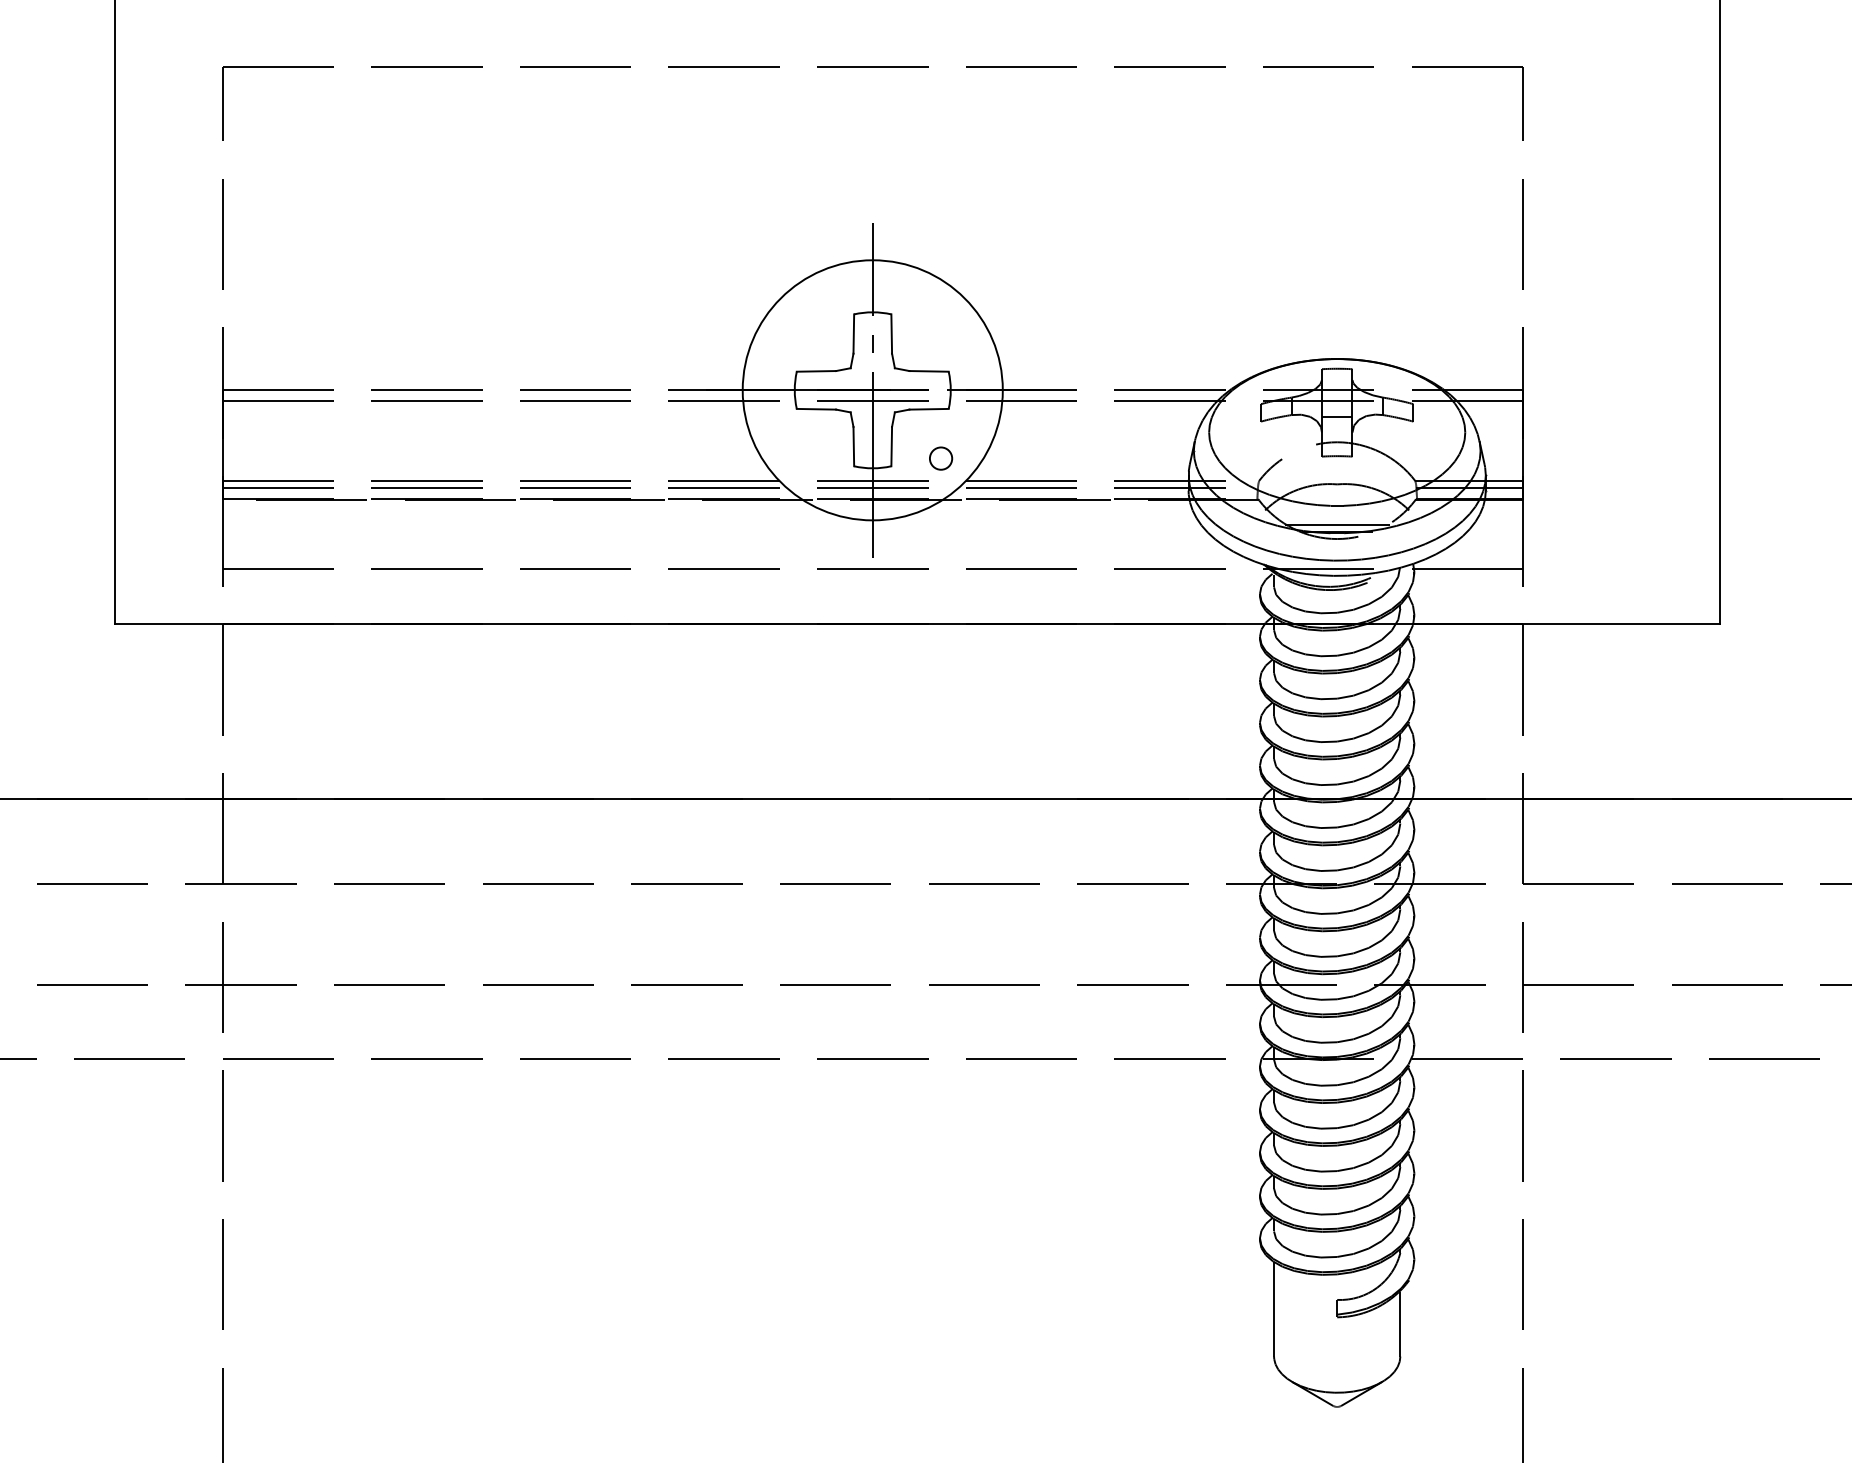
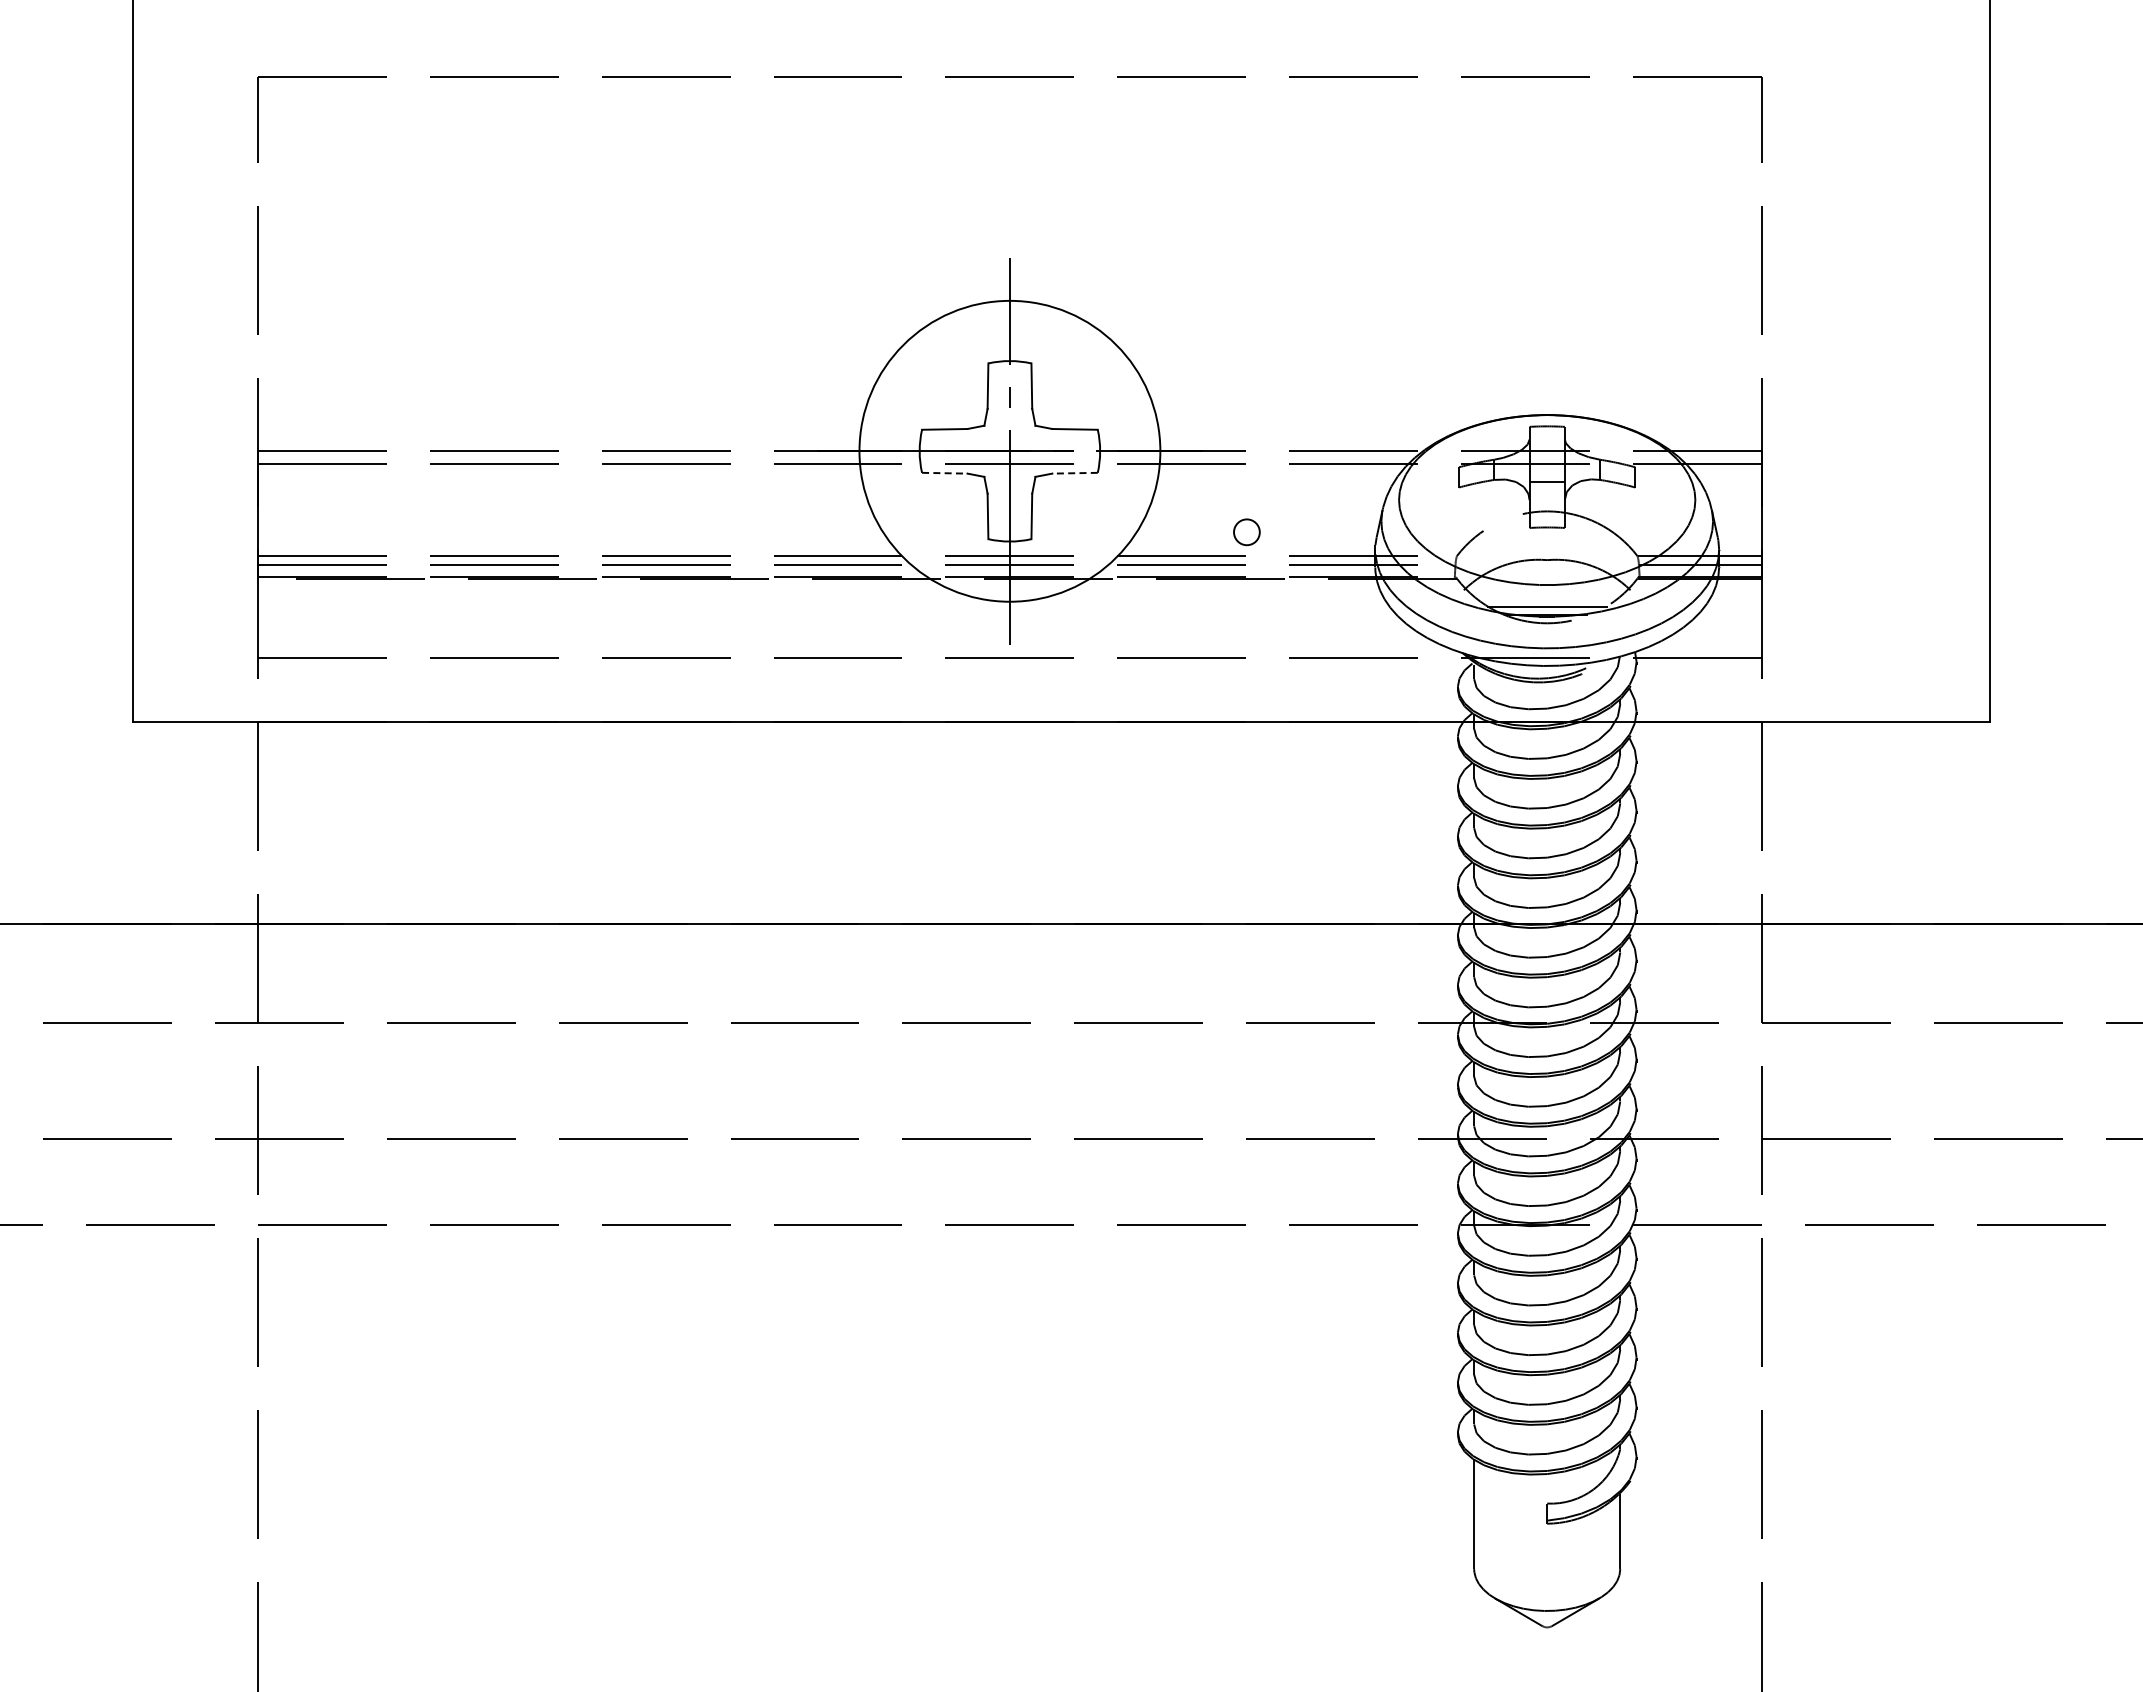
line: (816, 409) -> (944, 473), solid -> dashed
line: (929, 409) -> (1075, 473), solid -> dashed
circle: (940, 458) -> (1246, 532), moved

